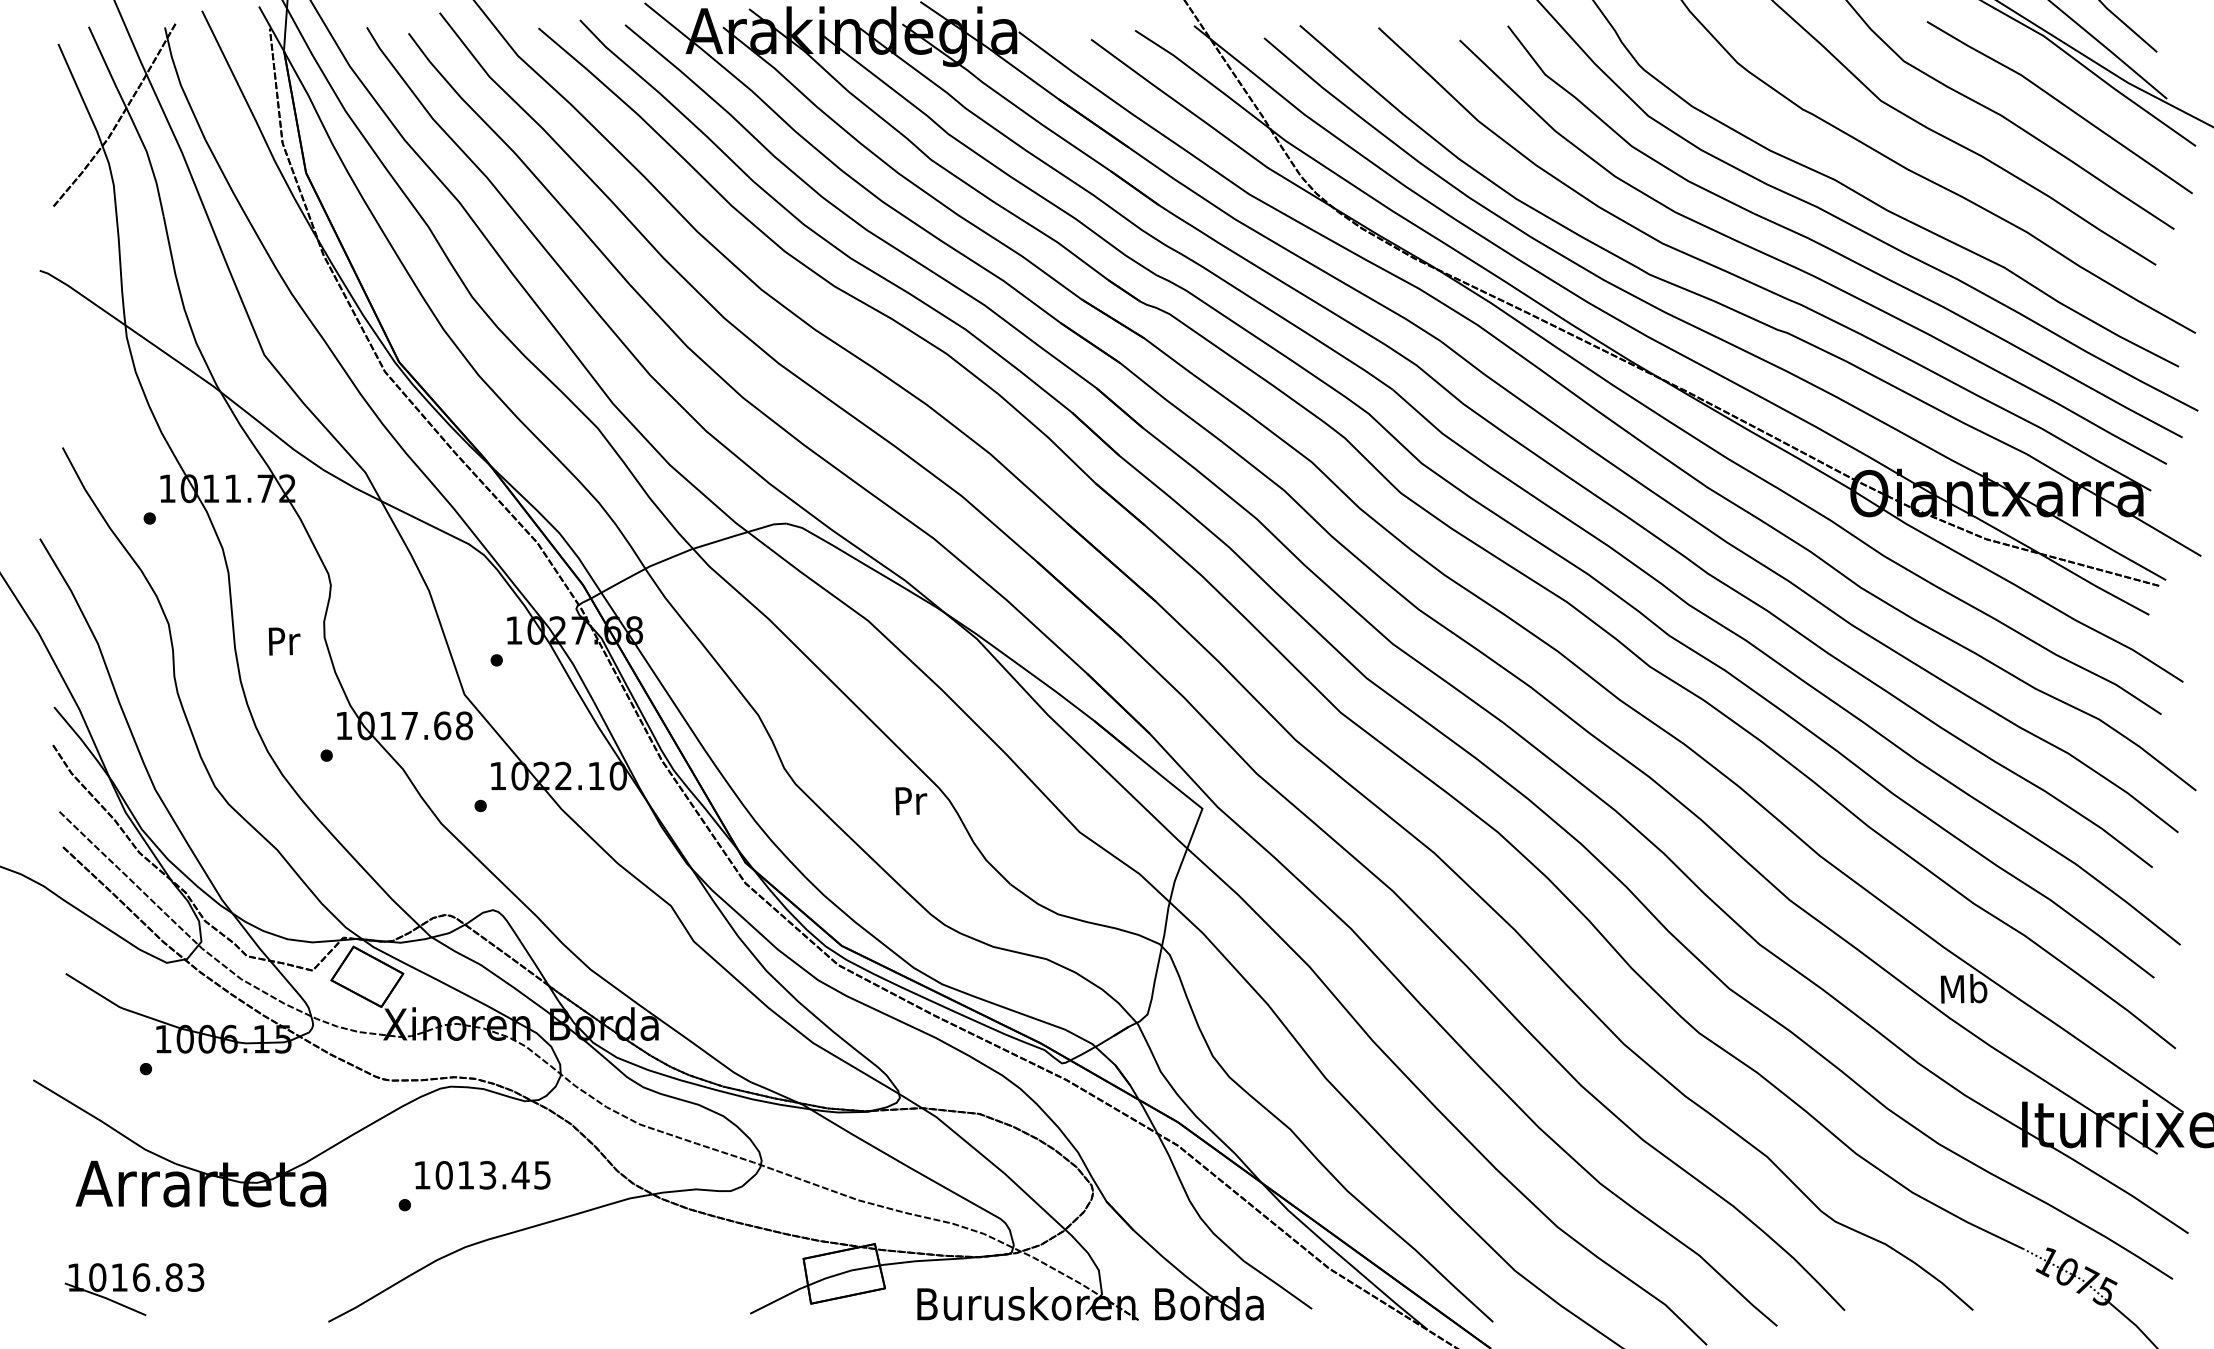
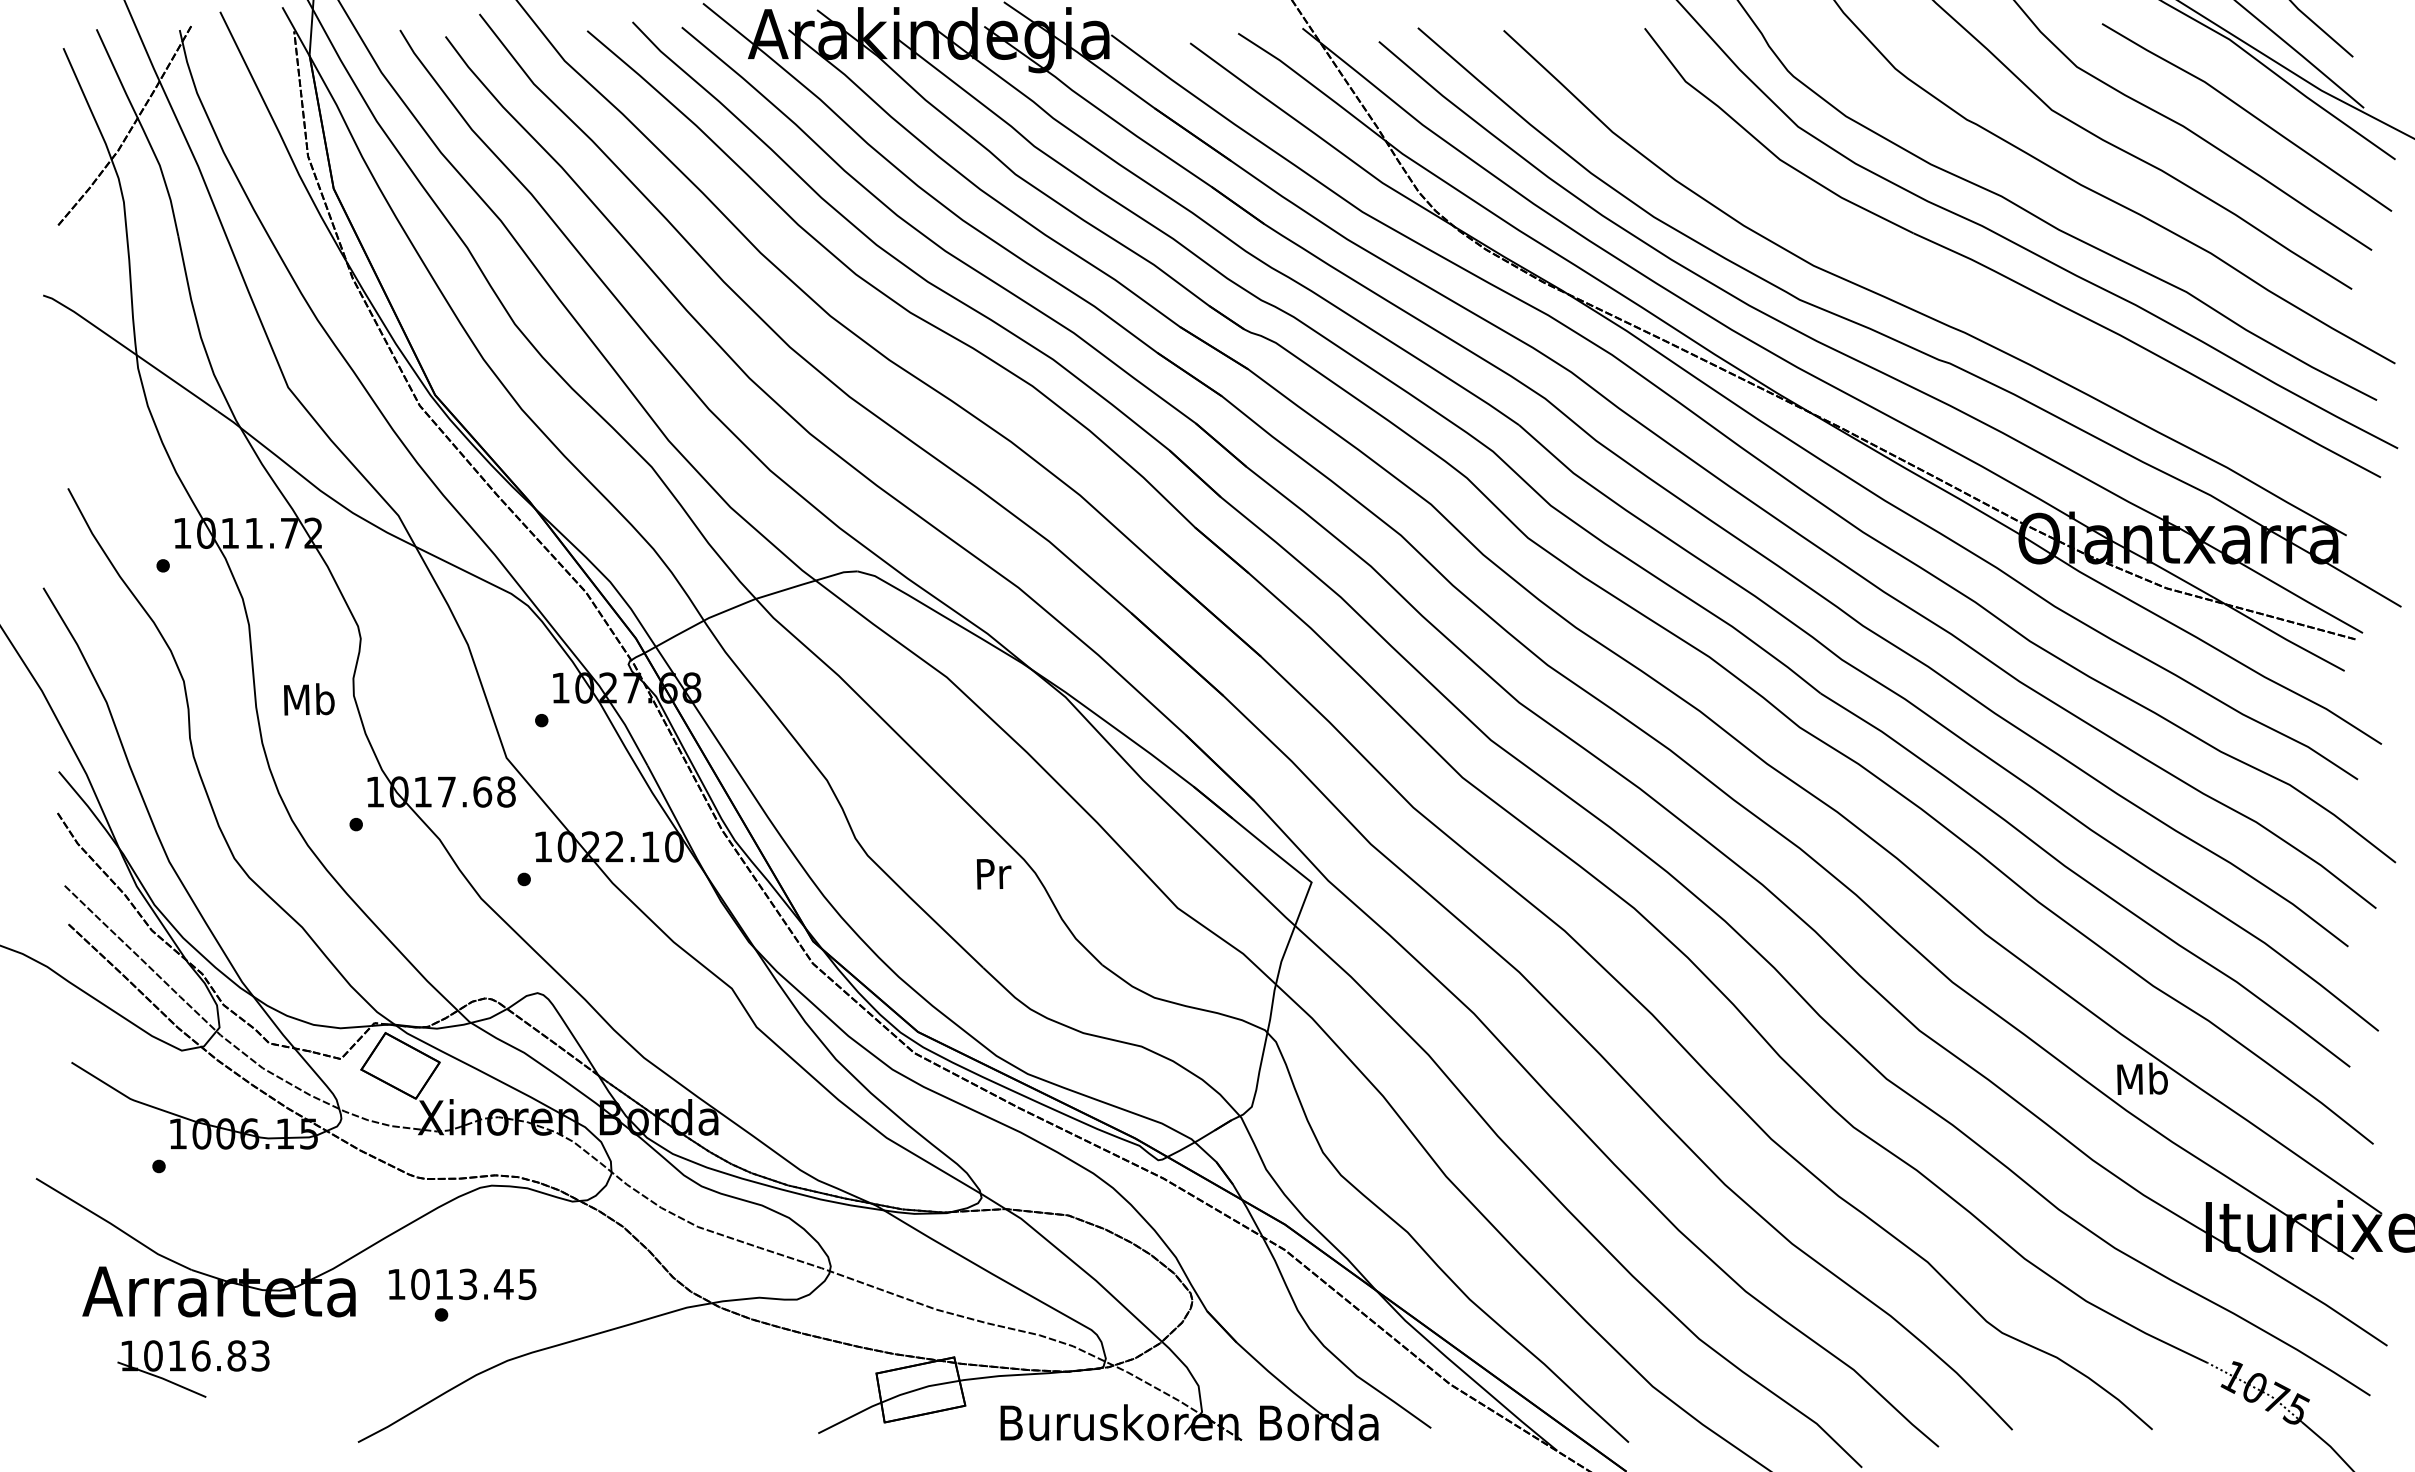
part: (1804, 270) -> (1968, 295), removed
text: (283, 641) -> (309, 699), Pr -> Mb
text: (482, 1175) -> (462, 1284), moved
part: (134, 1289) -> (193, 1368), moved

